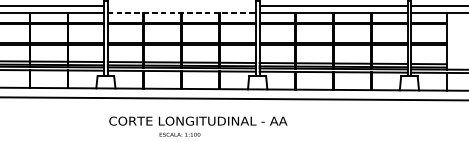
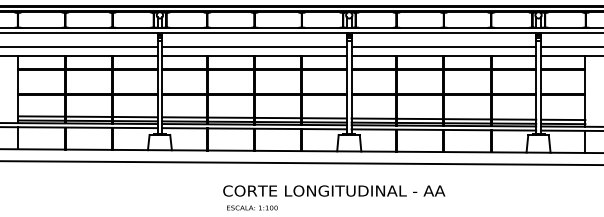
line: (181, 6) -> (254, 47), added
line: (182, 13) -> (255, 56), dashed -> solid
text: (198, 120) -> (334, 190), moved

